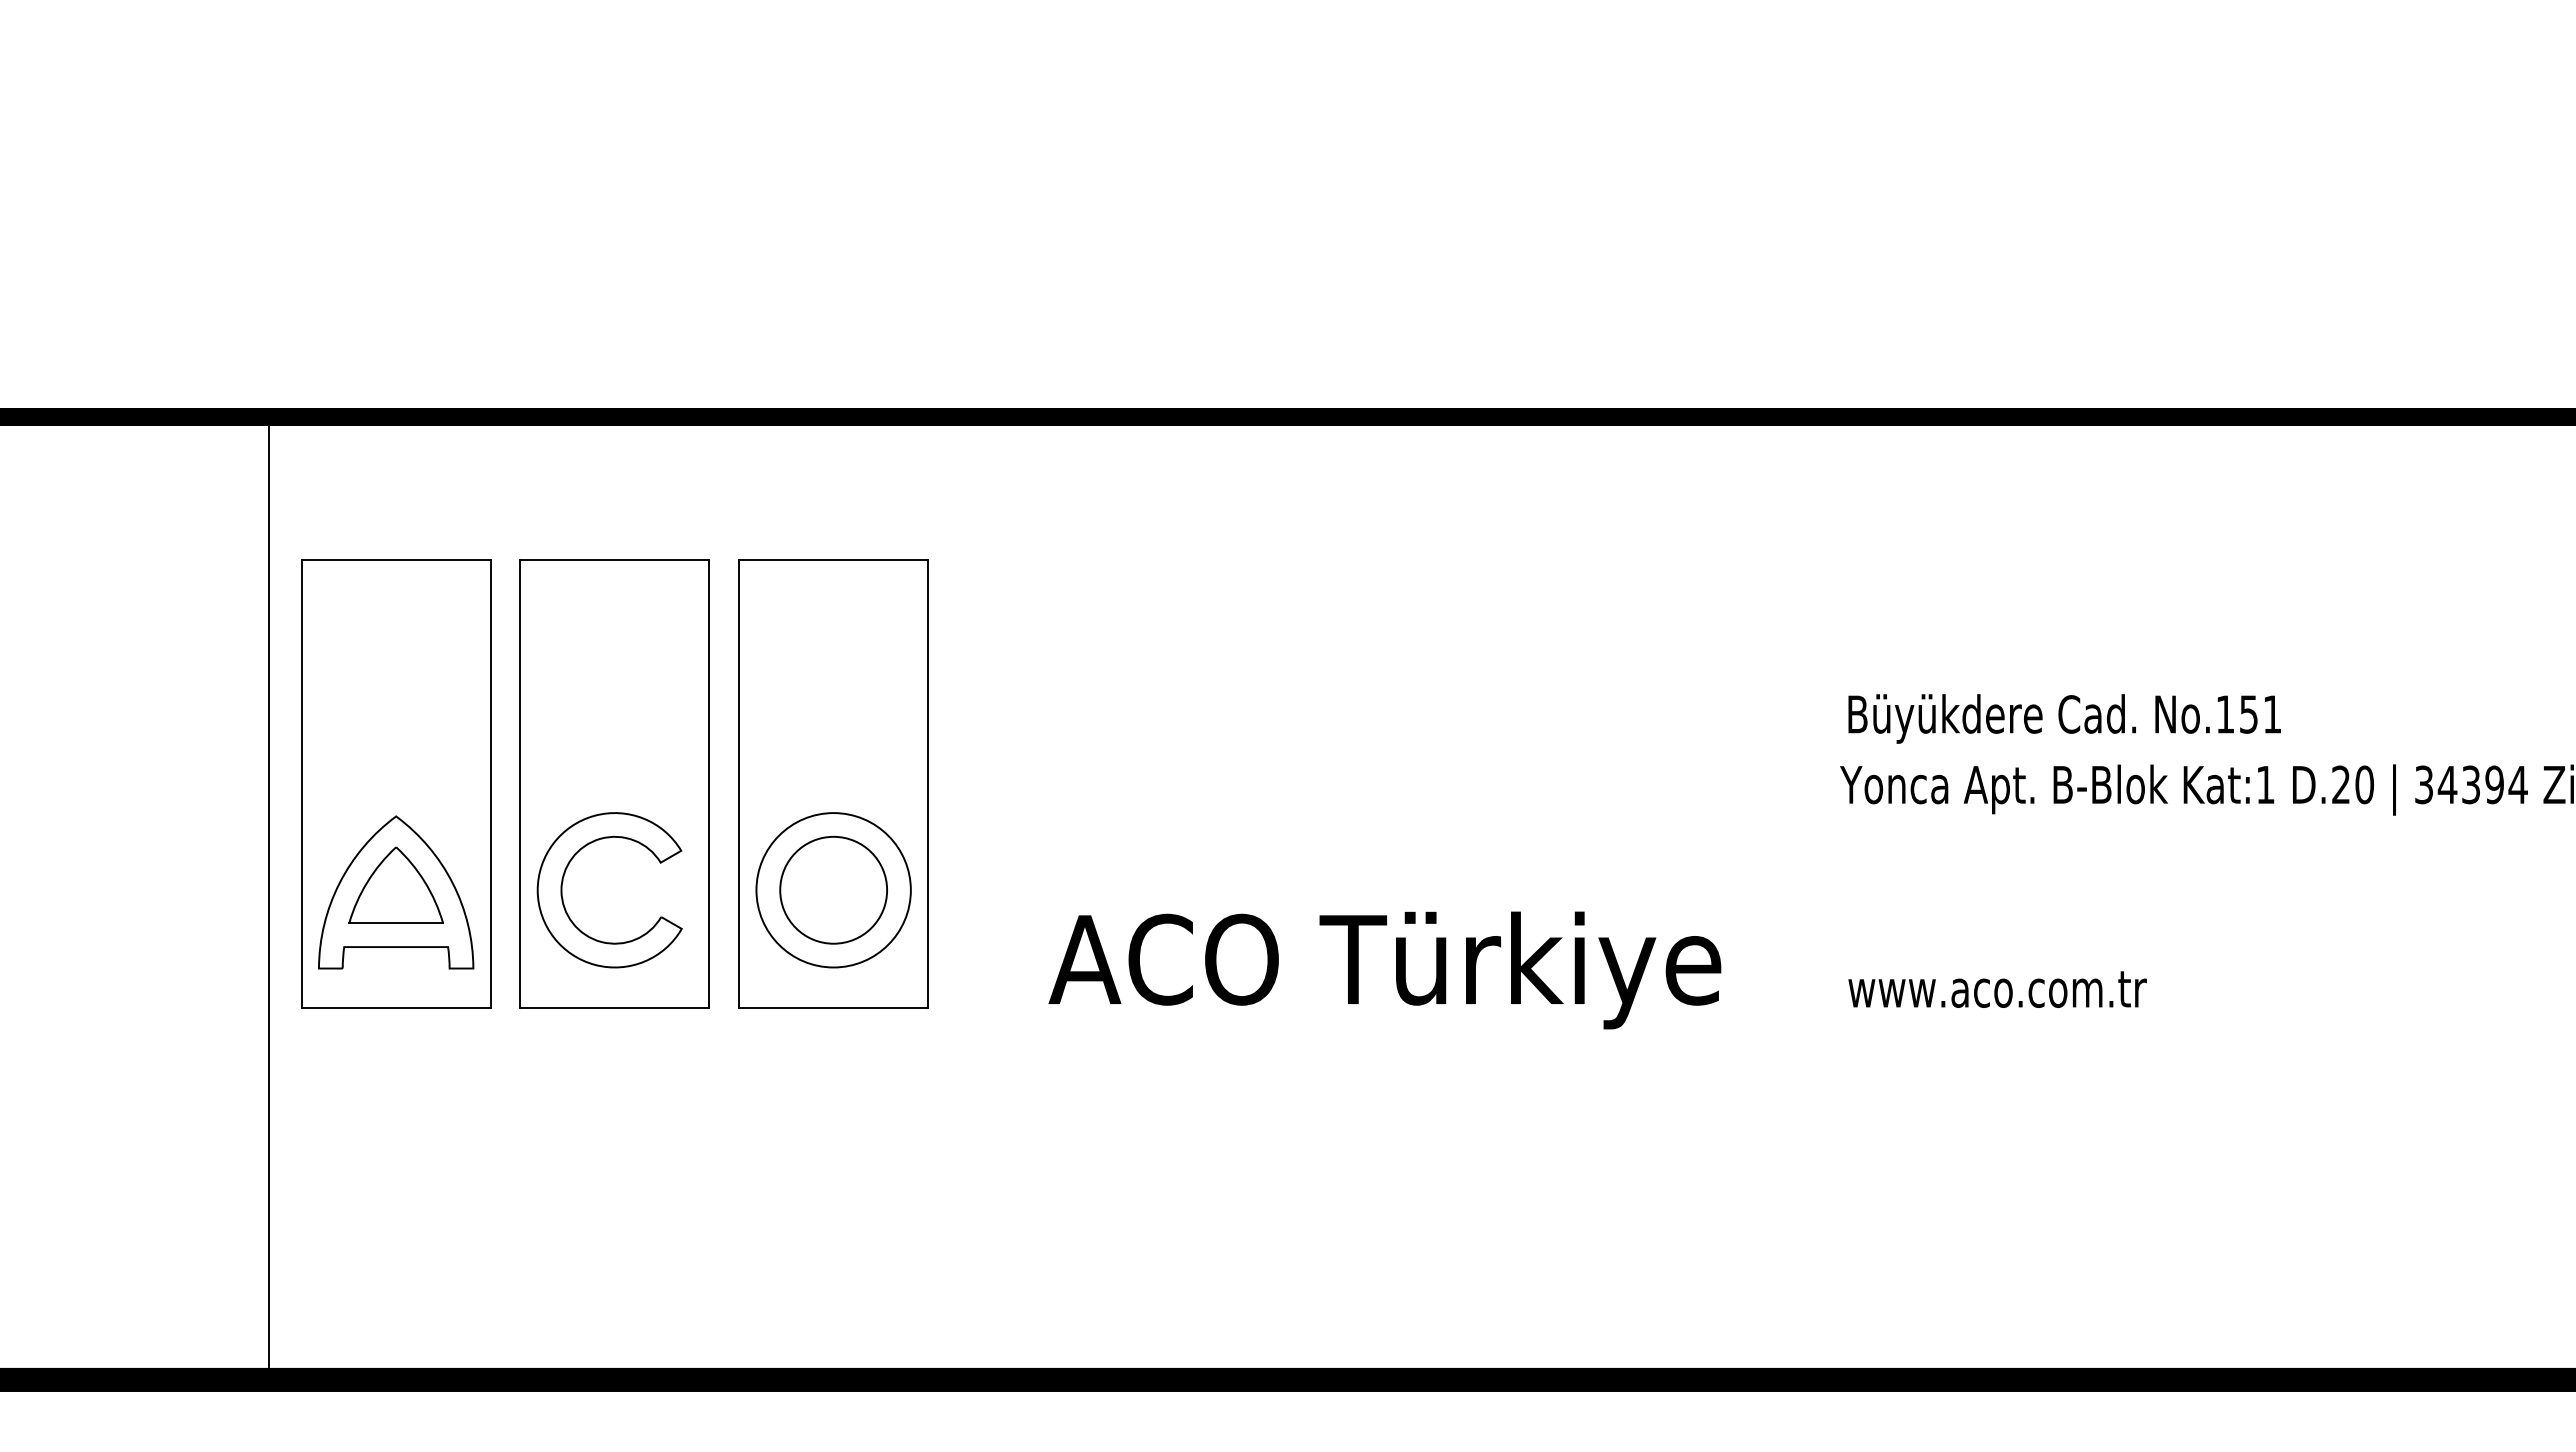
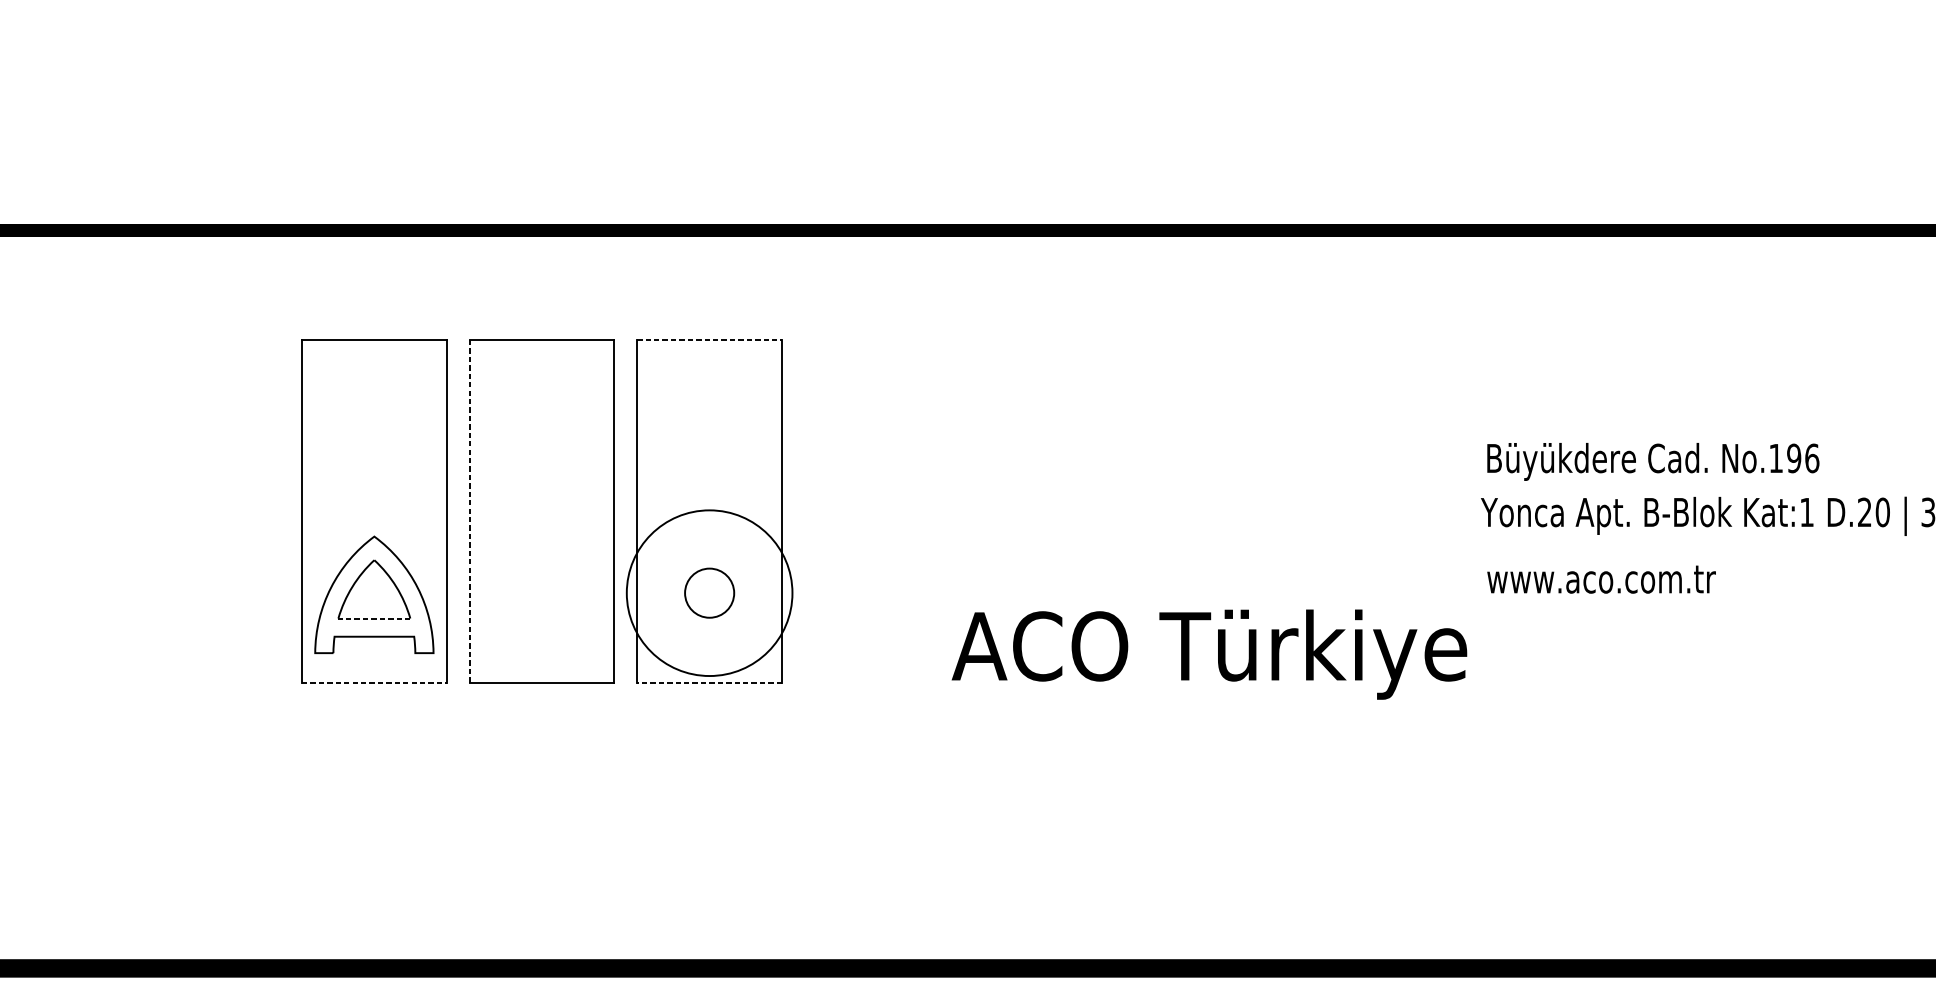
line: (833, 559) -> (709, 339), solid -> dashed
text: (2260, 714) -> (1803, 458), No.151 -> No.196
line: (520, 783) -> (469, 511), solid -> dashed
part: (563, 882) -> (502, 587), removed
circle: (833, 889) -> (709, 592), size x0.6
circle: (833, 890) -> (709, 593), size x1.4
line: (269, 898) -> (277, 599), removed
line: (396, 923) -> (374, 618), solid -> dashed
text: (1384, 970) -> (1209, 654), moved
text: (1997, 989) -> (1601, 579), moved
line: (396, 1007) -> (374, 683), solid -> dashed
line: (833, 1007) -> (709, 683), solid -> dashed

